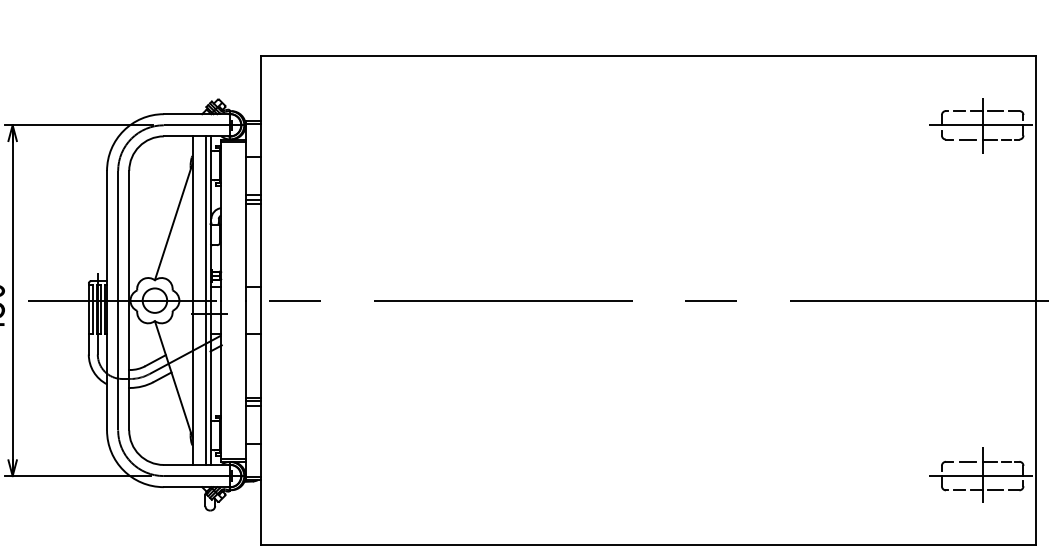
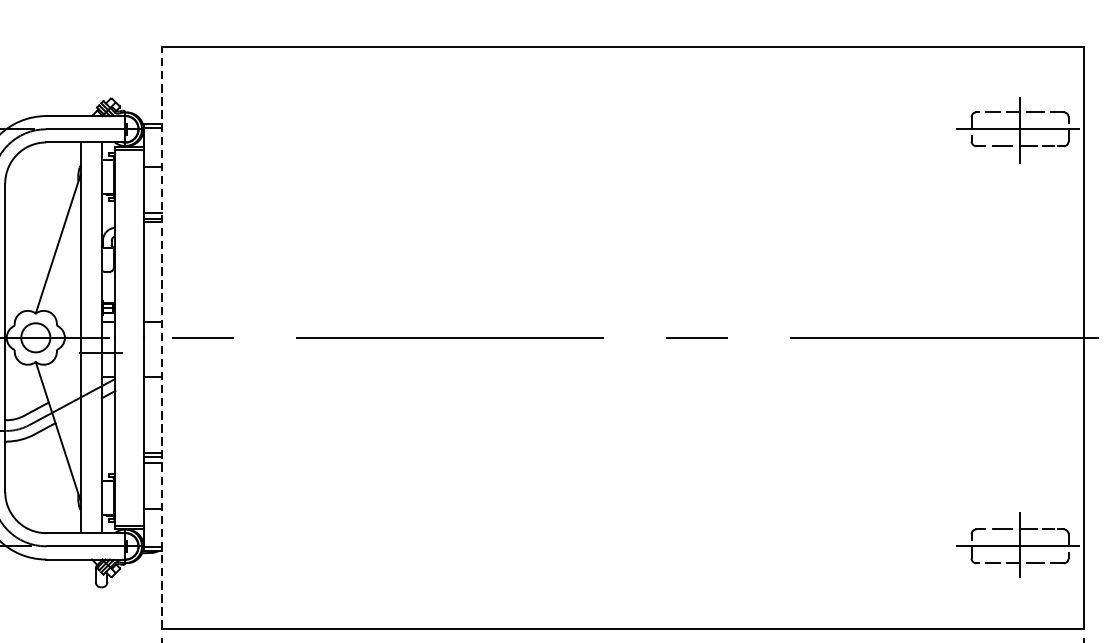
line: (205, 300) -> (95, 337), removed
line: (261, 300) -> (162, 337), solid -> dashed

